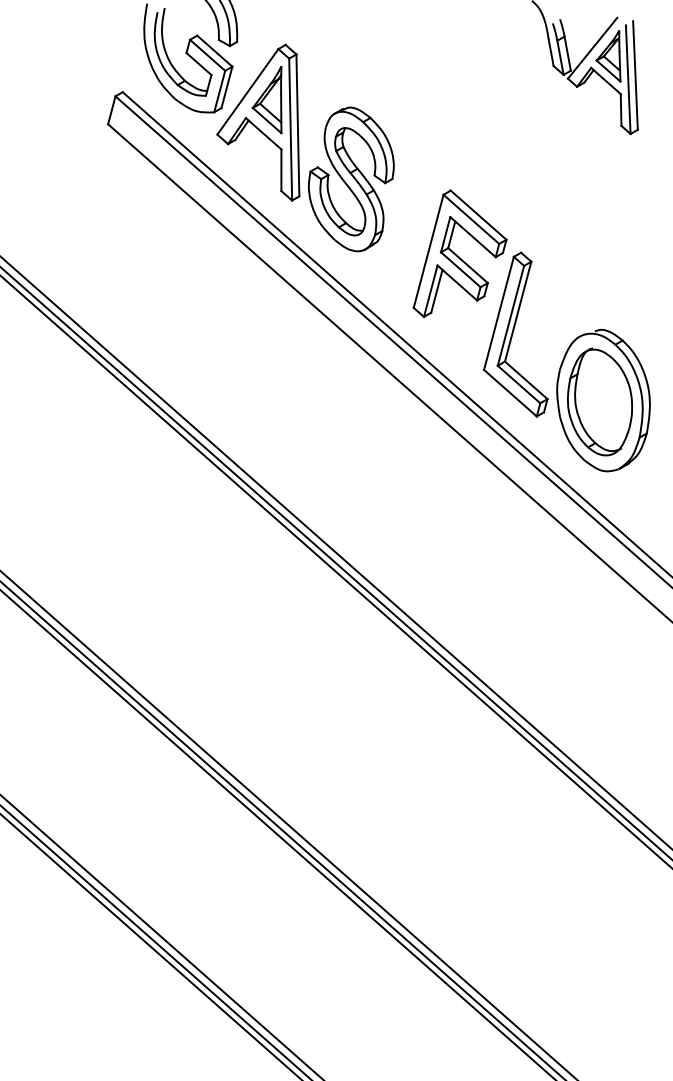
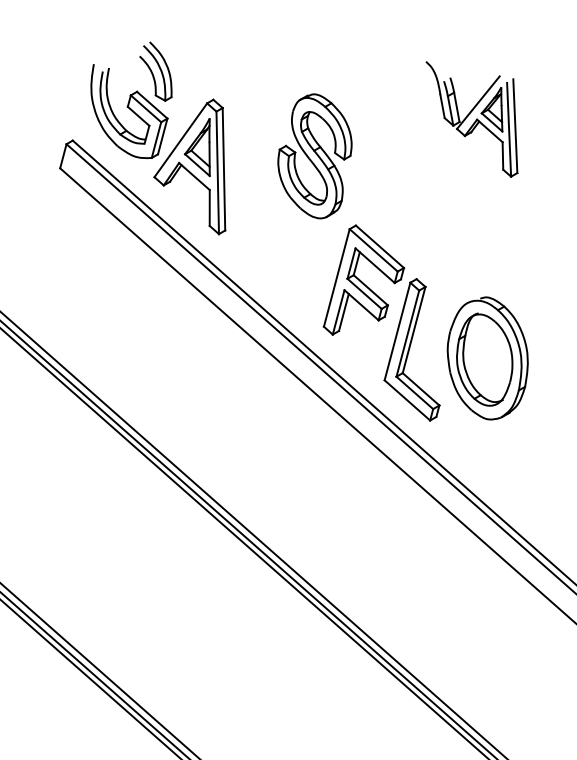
part: (351, 179) -> (315, 156), moved
part: (603, 400) -> (487, 358), moved

